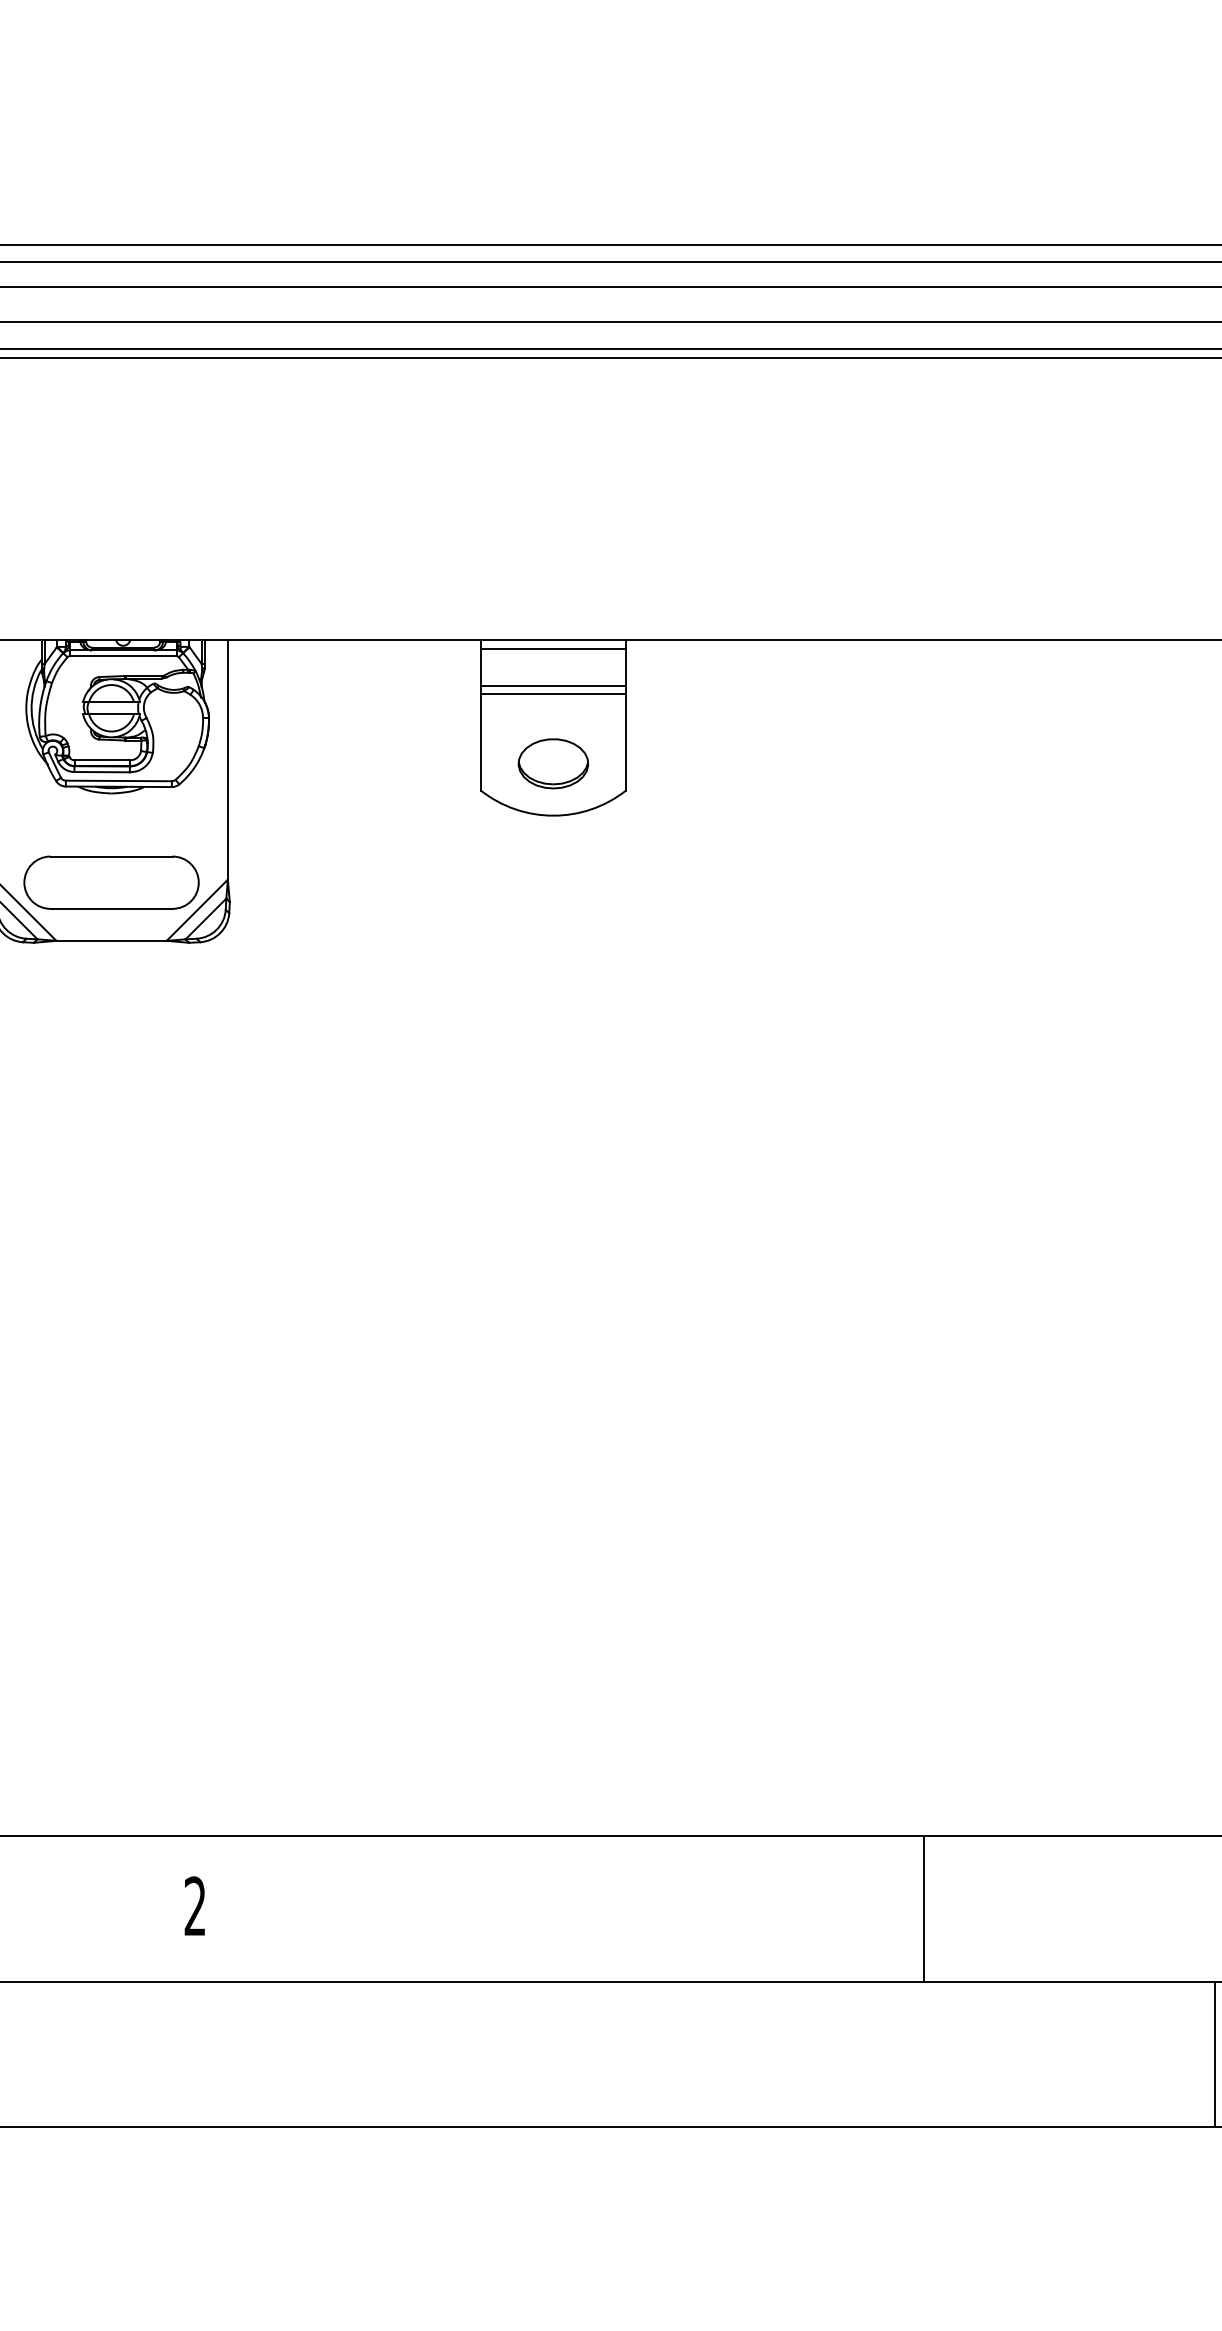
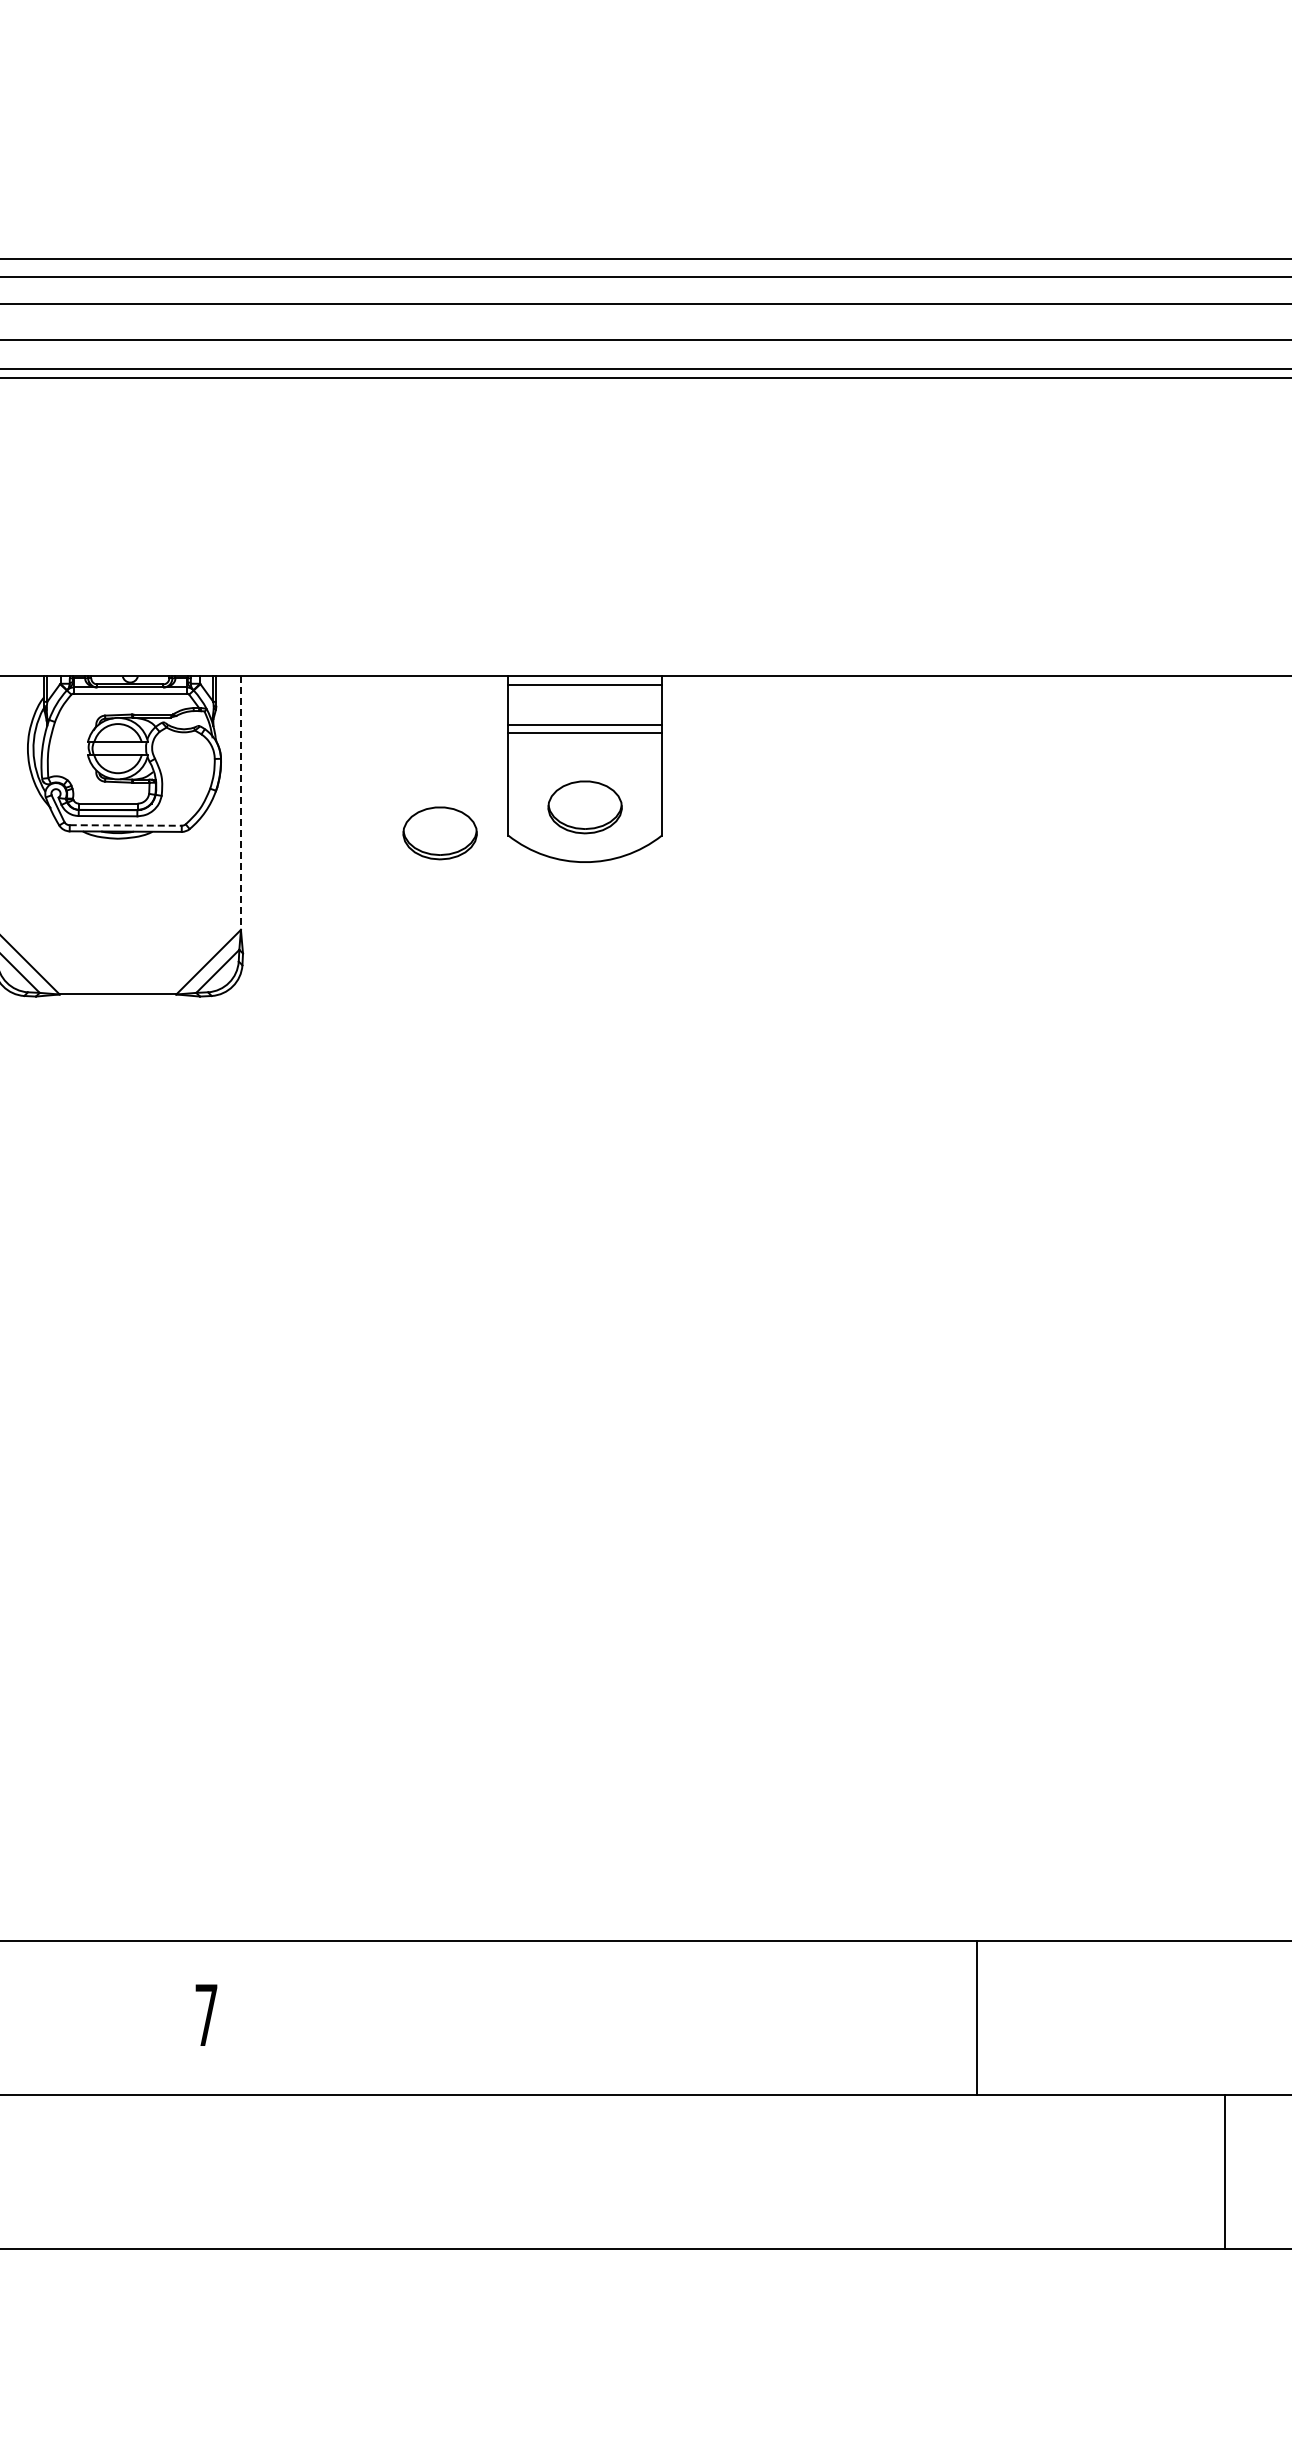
line: (227, 760) -> (240, 803), solid -> dashed
line: (119, 780) -> (126, 825), solid -> dashed
part: (415, 788) -> (439, 833), added
part: (112, 882) -> (118, 932), removed
text: (195, 1905) -> (206, 2014), 2 -> 7
line: (1214, 2054) -> (1225, 2171), moved

